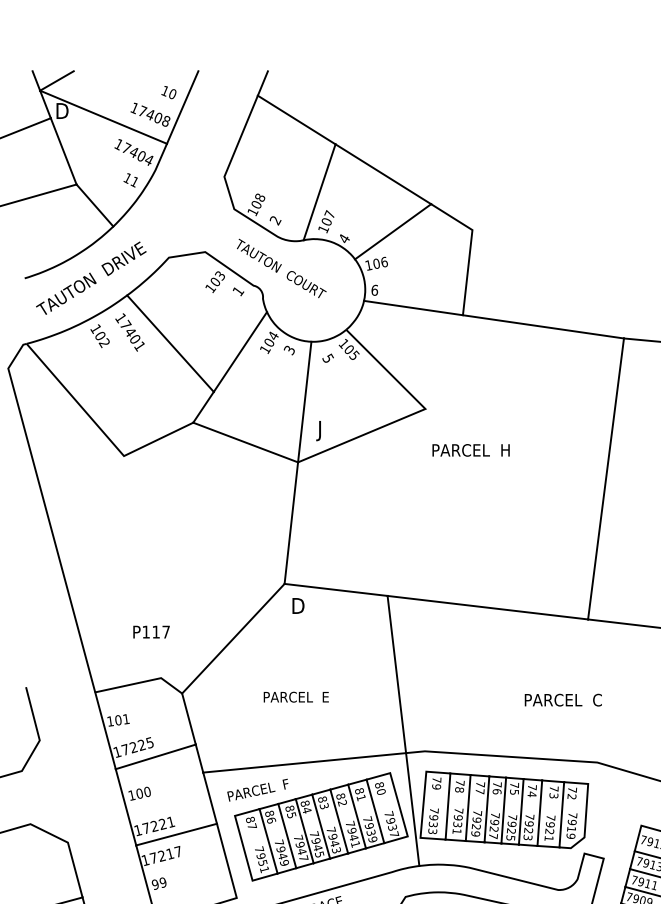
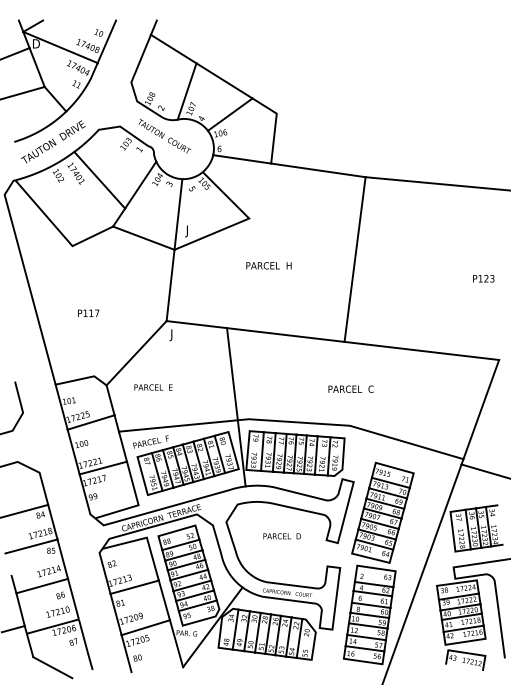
text: (470, 449) -> (268, 265), moved
text: (296, 608) -> (173, 335), D -> J
text: (151, 630) -> (88, 312), moved
text: (296, 697) -> (153, 387), moved
text: (562, 698) -> (350, 388), moved

